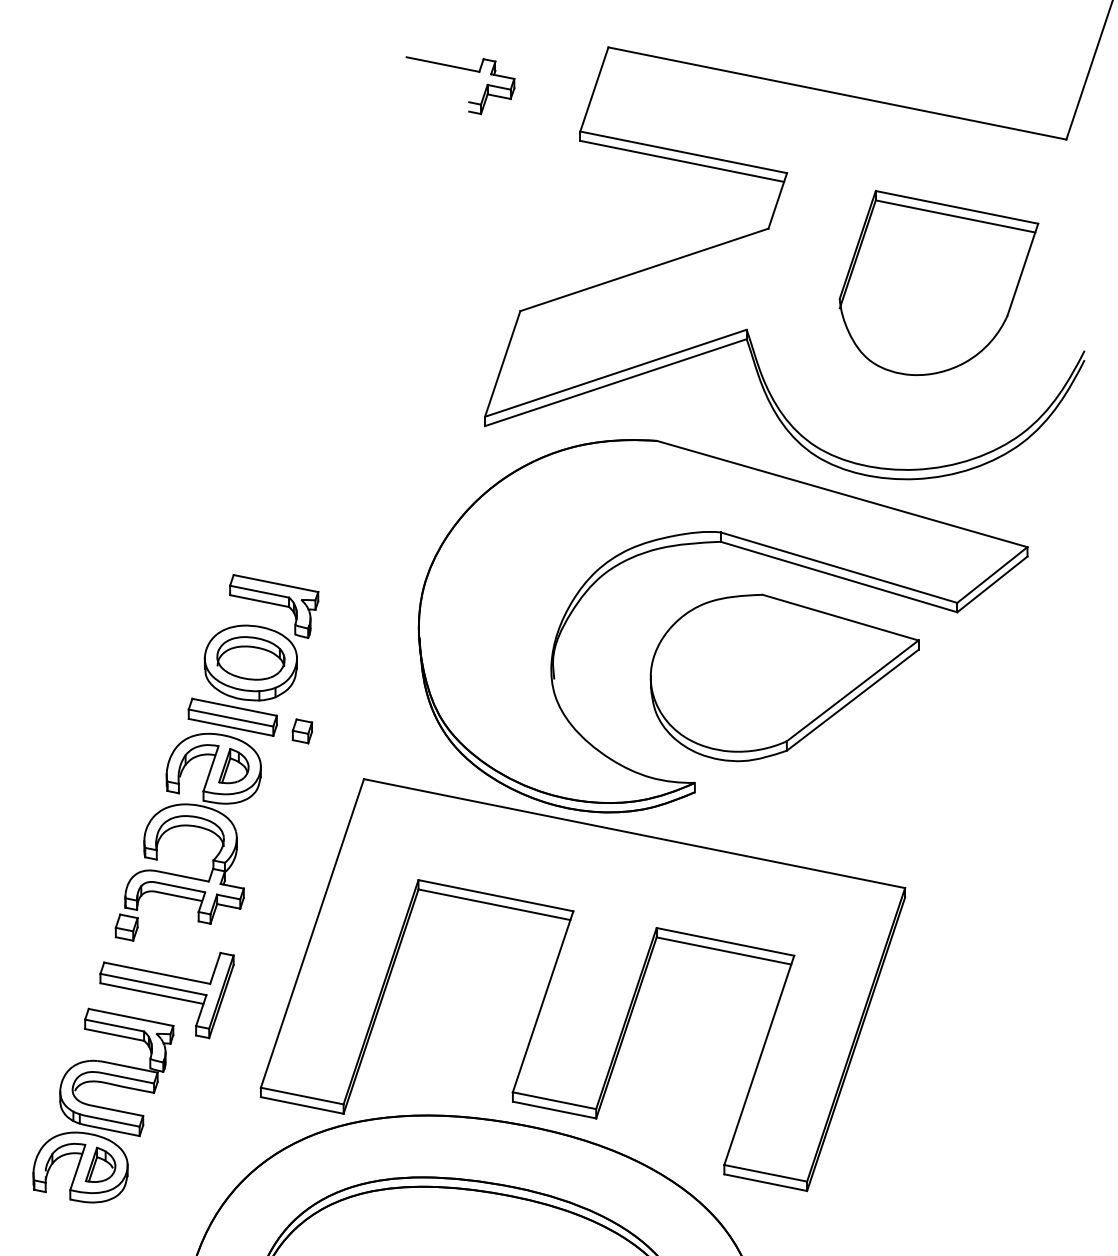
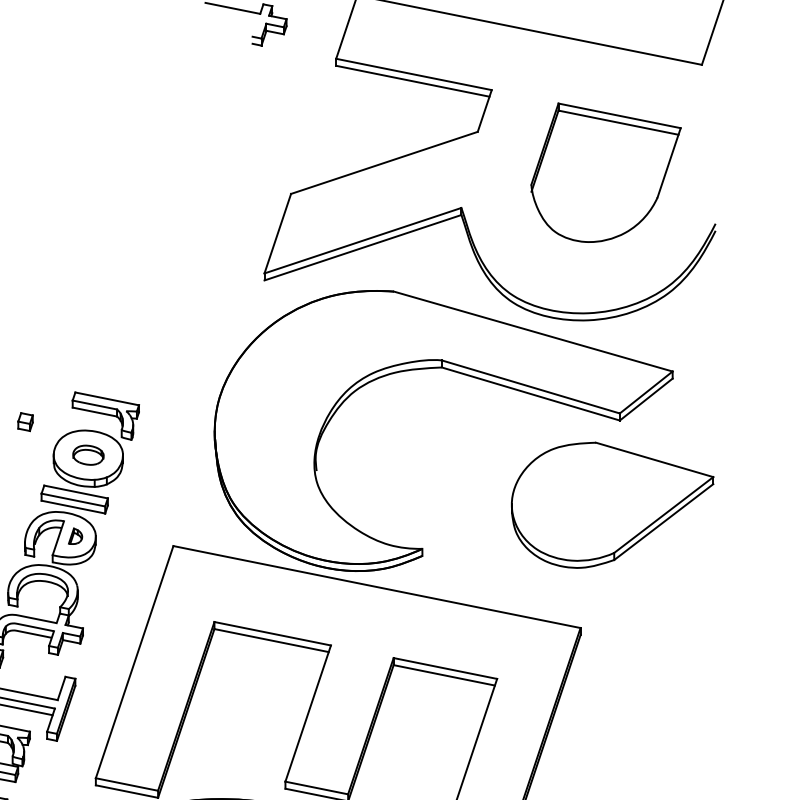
part: (250, 658) -> (88, 455), size x0.6
part: (784, 677) -> (612, 504), moved
part: (302, 731) -> (25, 422), moved
part: (233, 766) -> (75, 536), size x0.6

